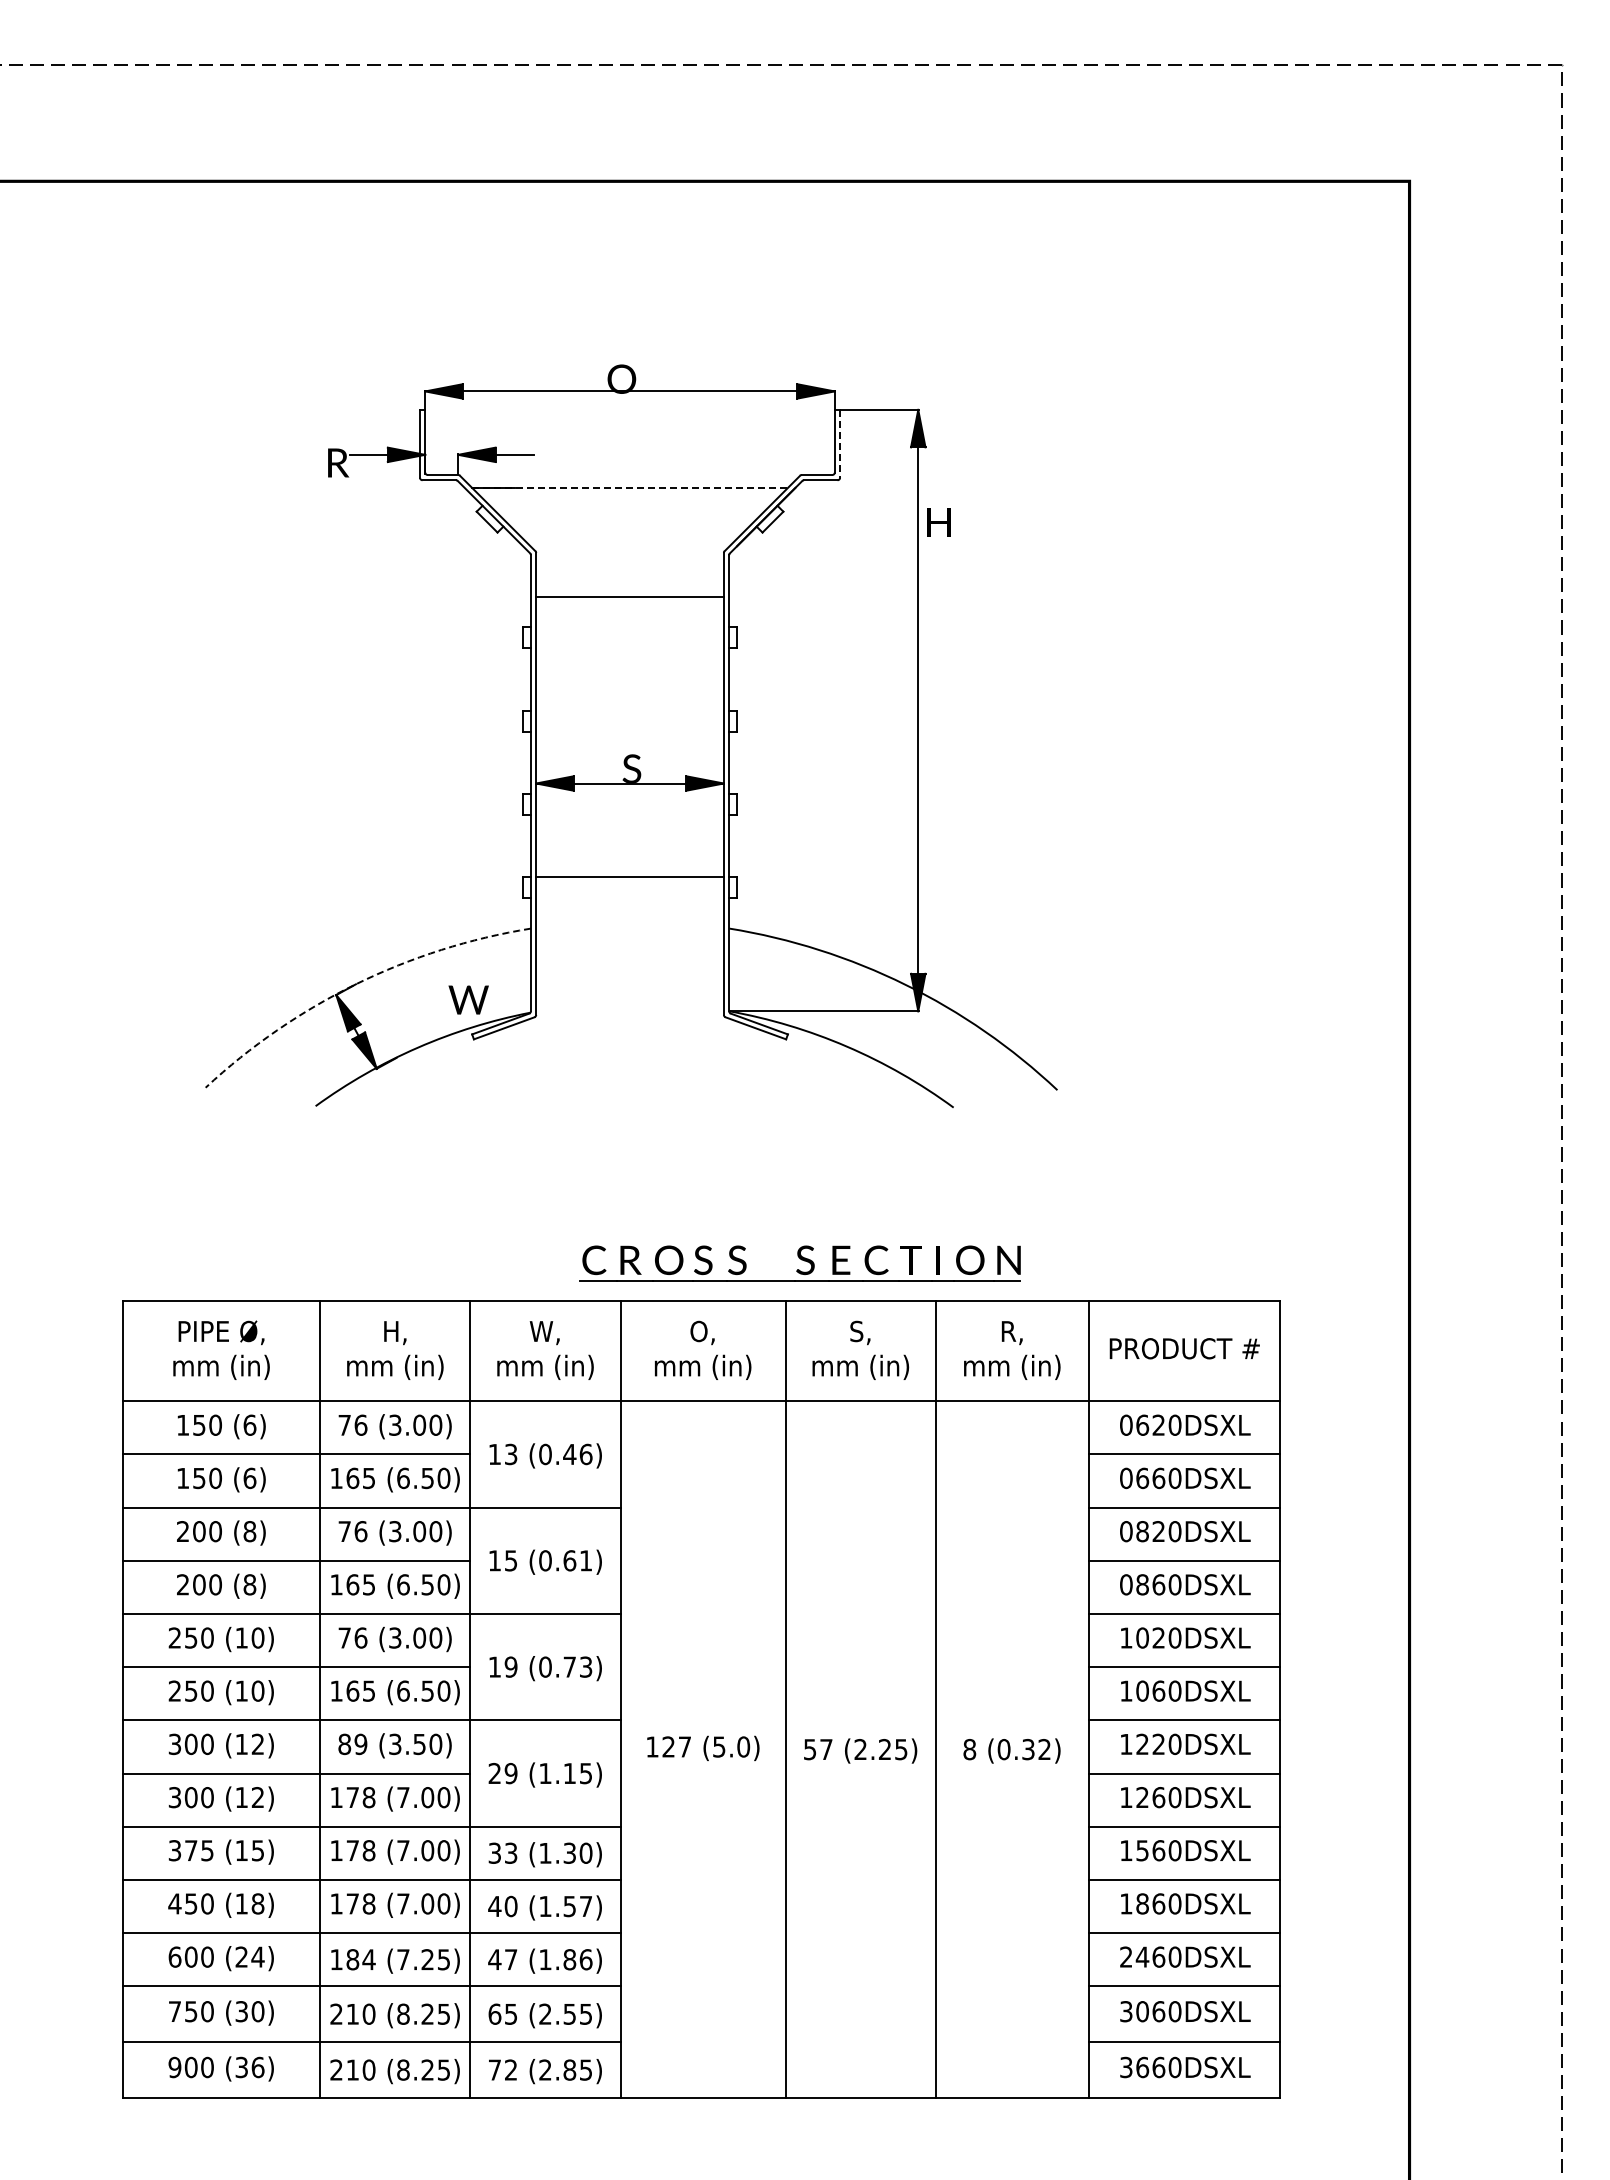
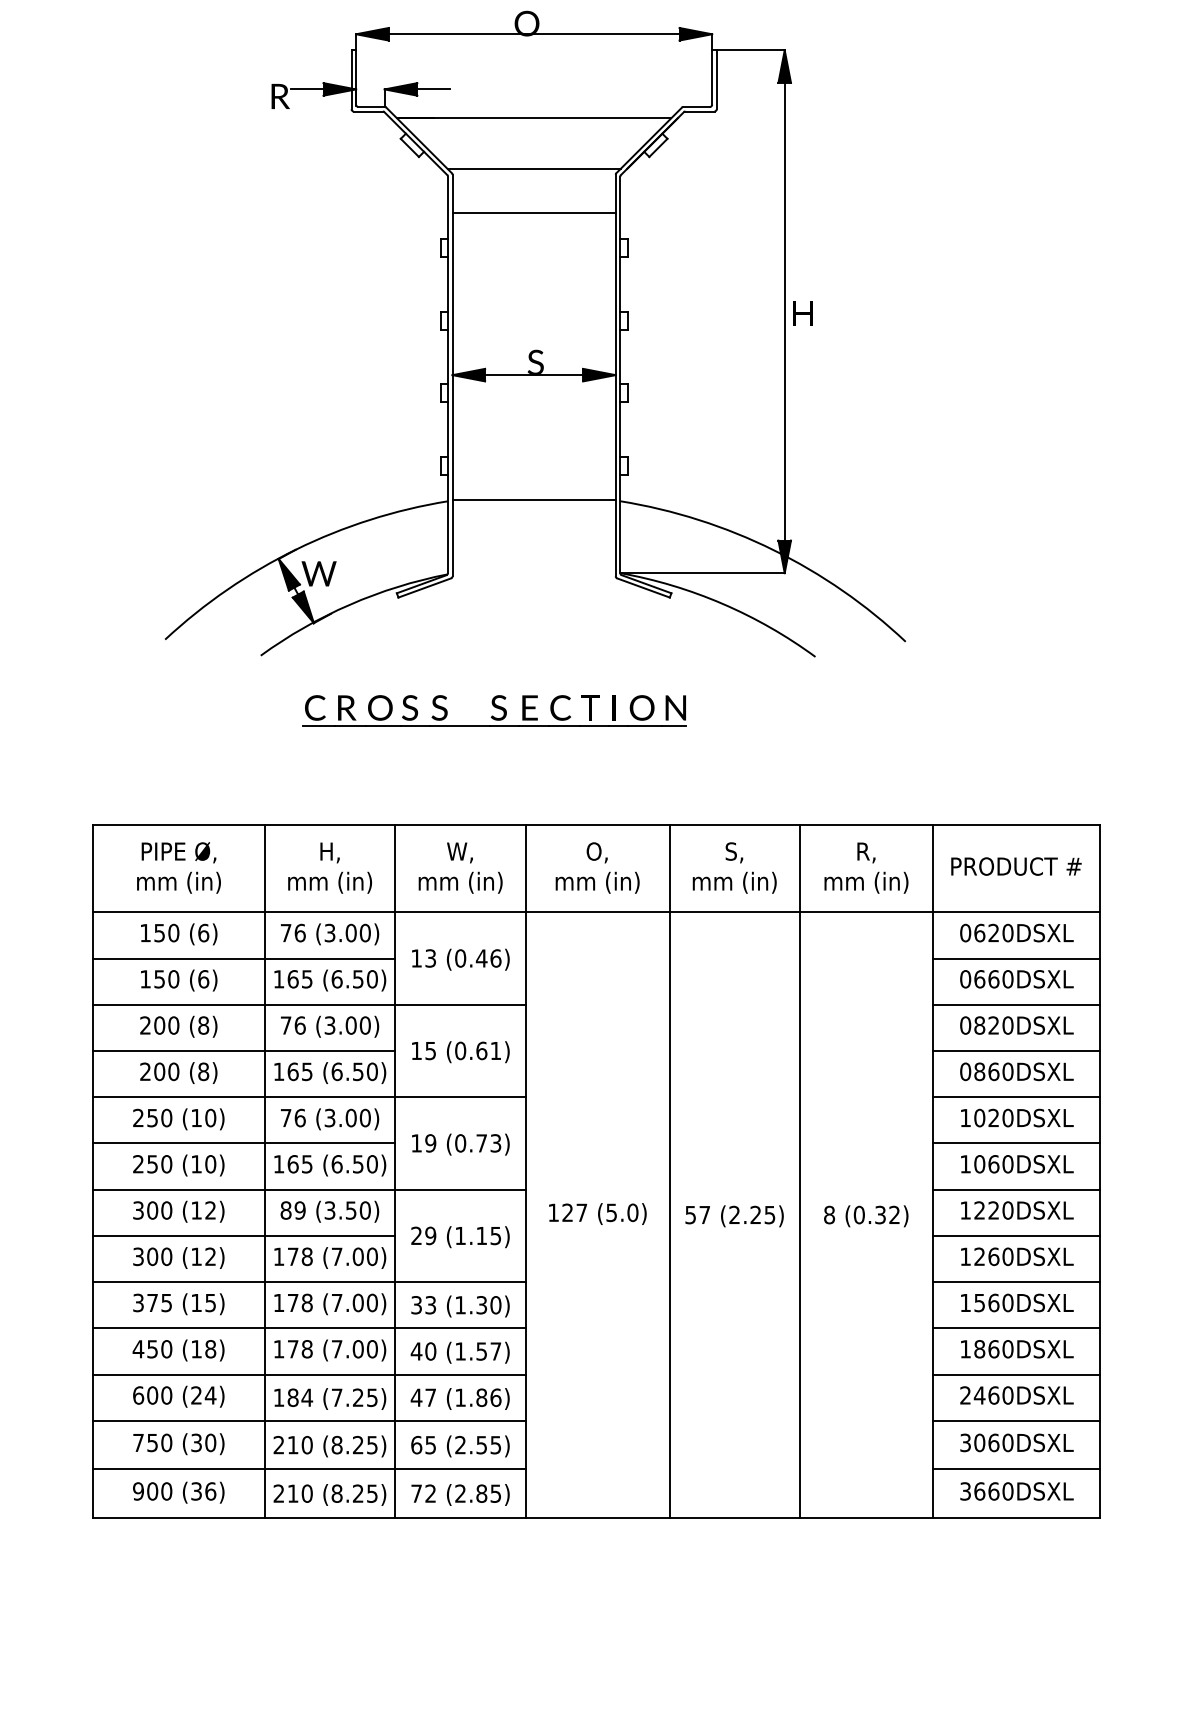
line: (840, 443) -> (717, 79), dashed -> solid
line: (630, 487) -> (534, 117), dashed -> solid
text: (938, 522) -> (802, 313), moved
line: (629, 546) -> (533, 169), added
line: (629, 876) -> (533, 500), moved
arc: (356, 984) -> (296, 549), dashed -> solid
text: (468, 999) -> (318, 573), moved
part: (799, 1263) -> (493, 710), moved

